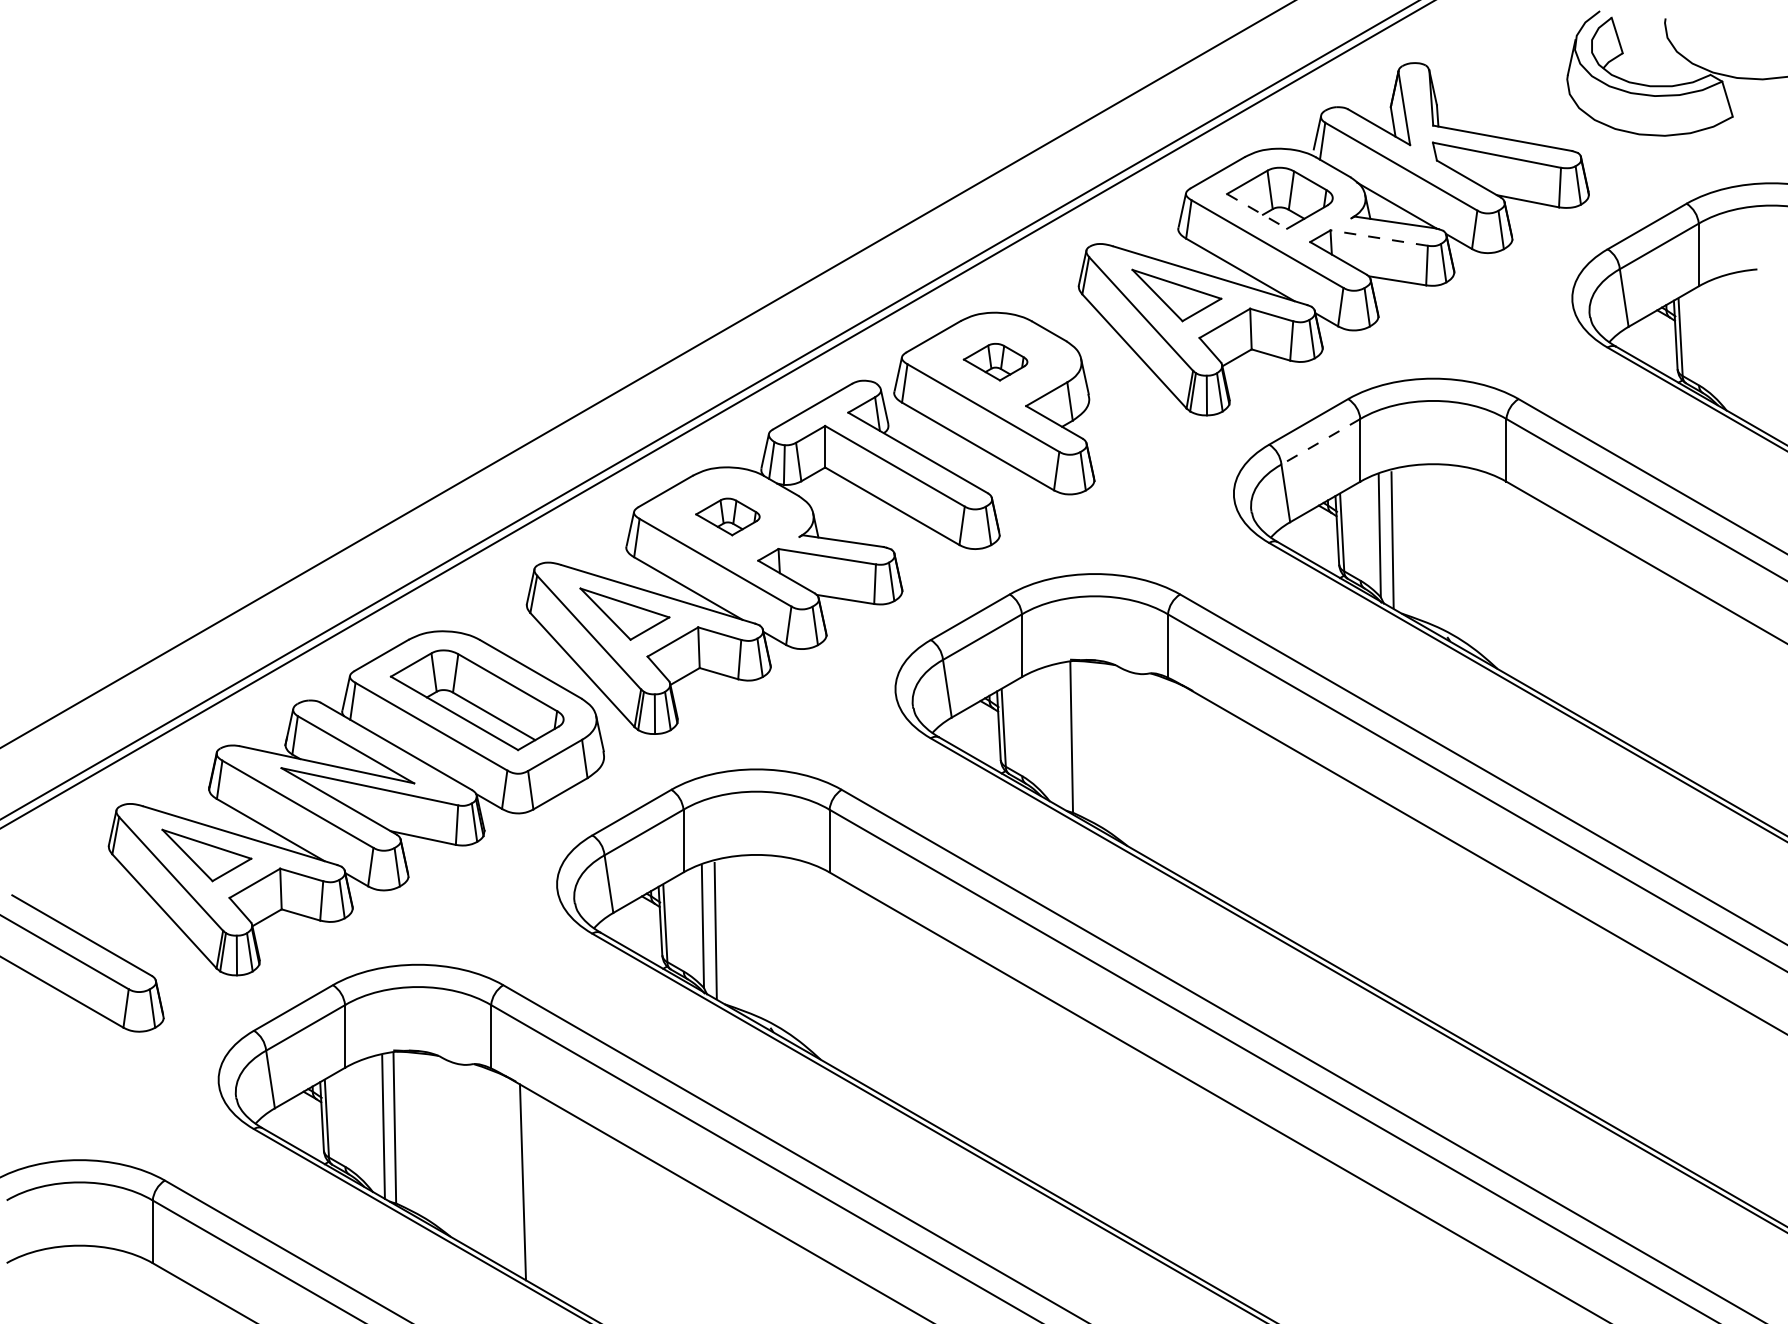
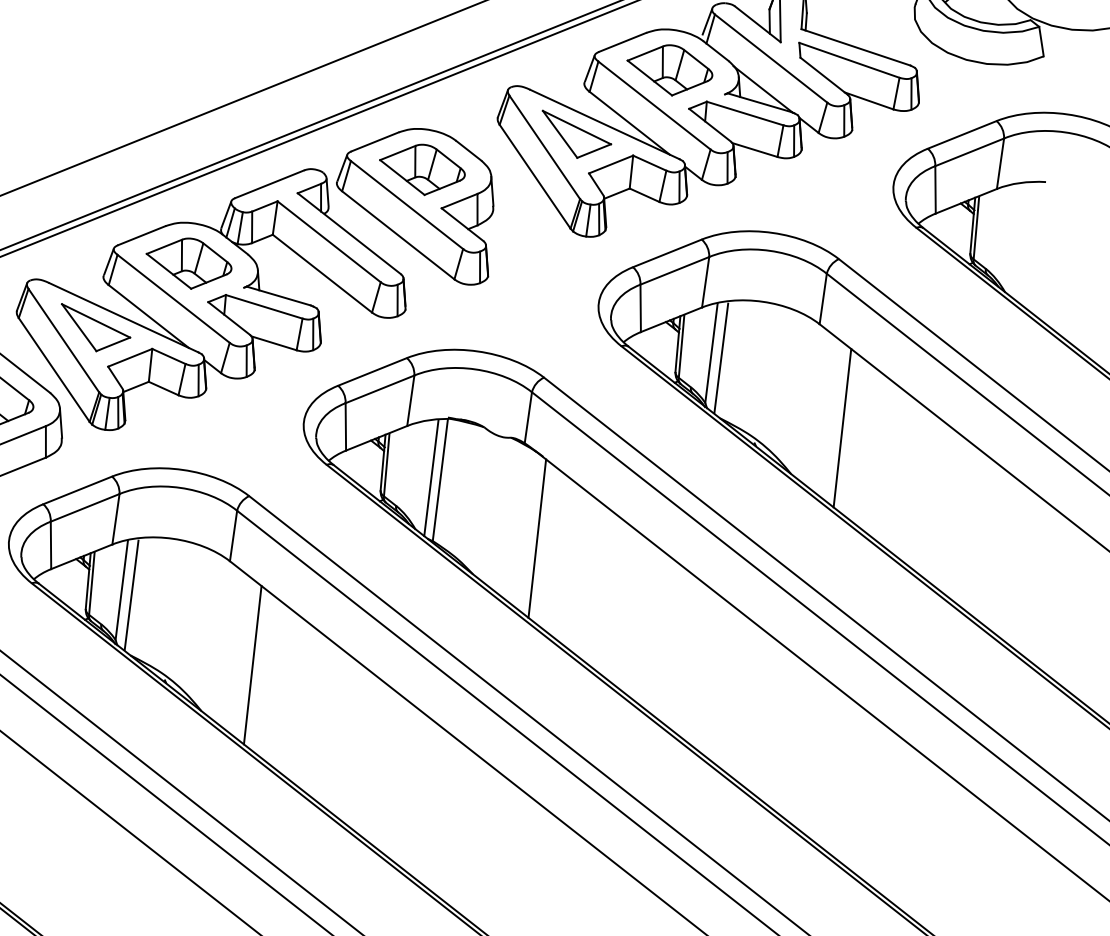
line: (1257, 211) -> (650, 78), dashed -> solid
line: (1378, 238) -> (744, 113), dashed -> solid
part: (995, 361) -> (422, 168), size x1.67
line: (1320, 441) -> (674, 270), dashed -> solid
part: (727, 516) -> (188, 263), size x1.67
line: (1552, 604) -> (842, 428), added
line: (1060, 736) -> (431, 478), added
line: (1199, 791) -> (537, 538), added
line: (875, 994) -> (252, 664), added

